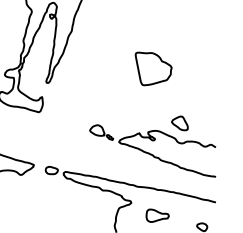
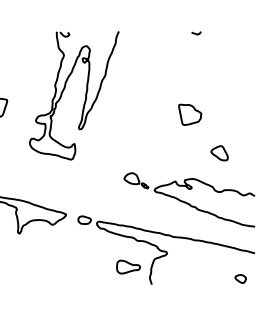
part: (152, 68) -> (189, 114), size x0.6
part: (179, 123) -> (219, 153), moved
part: (157, 215) -> (128, 266), moved

